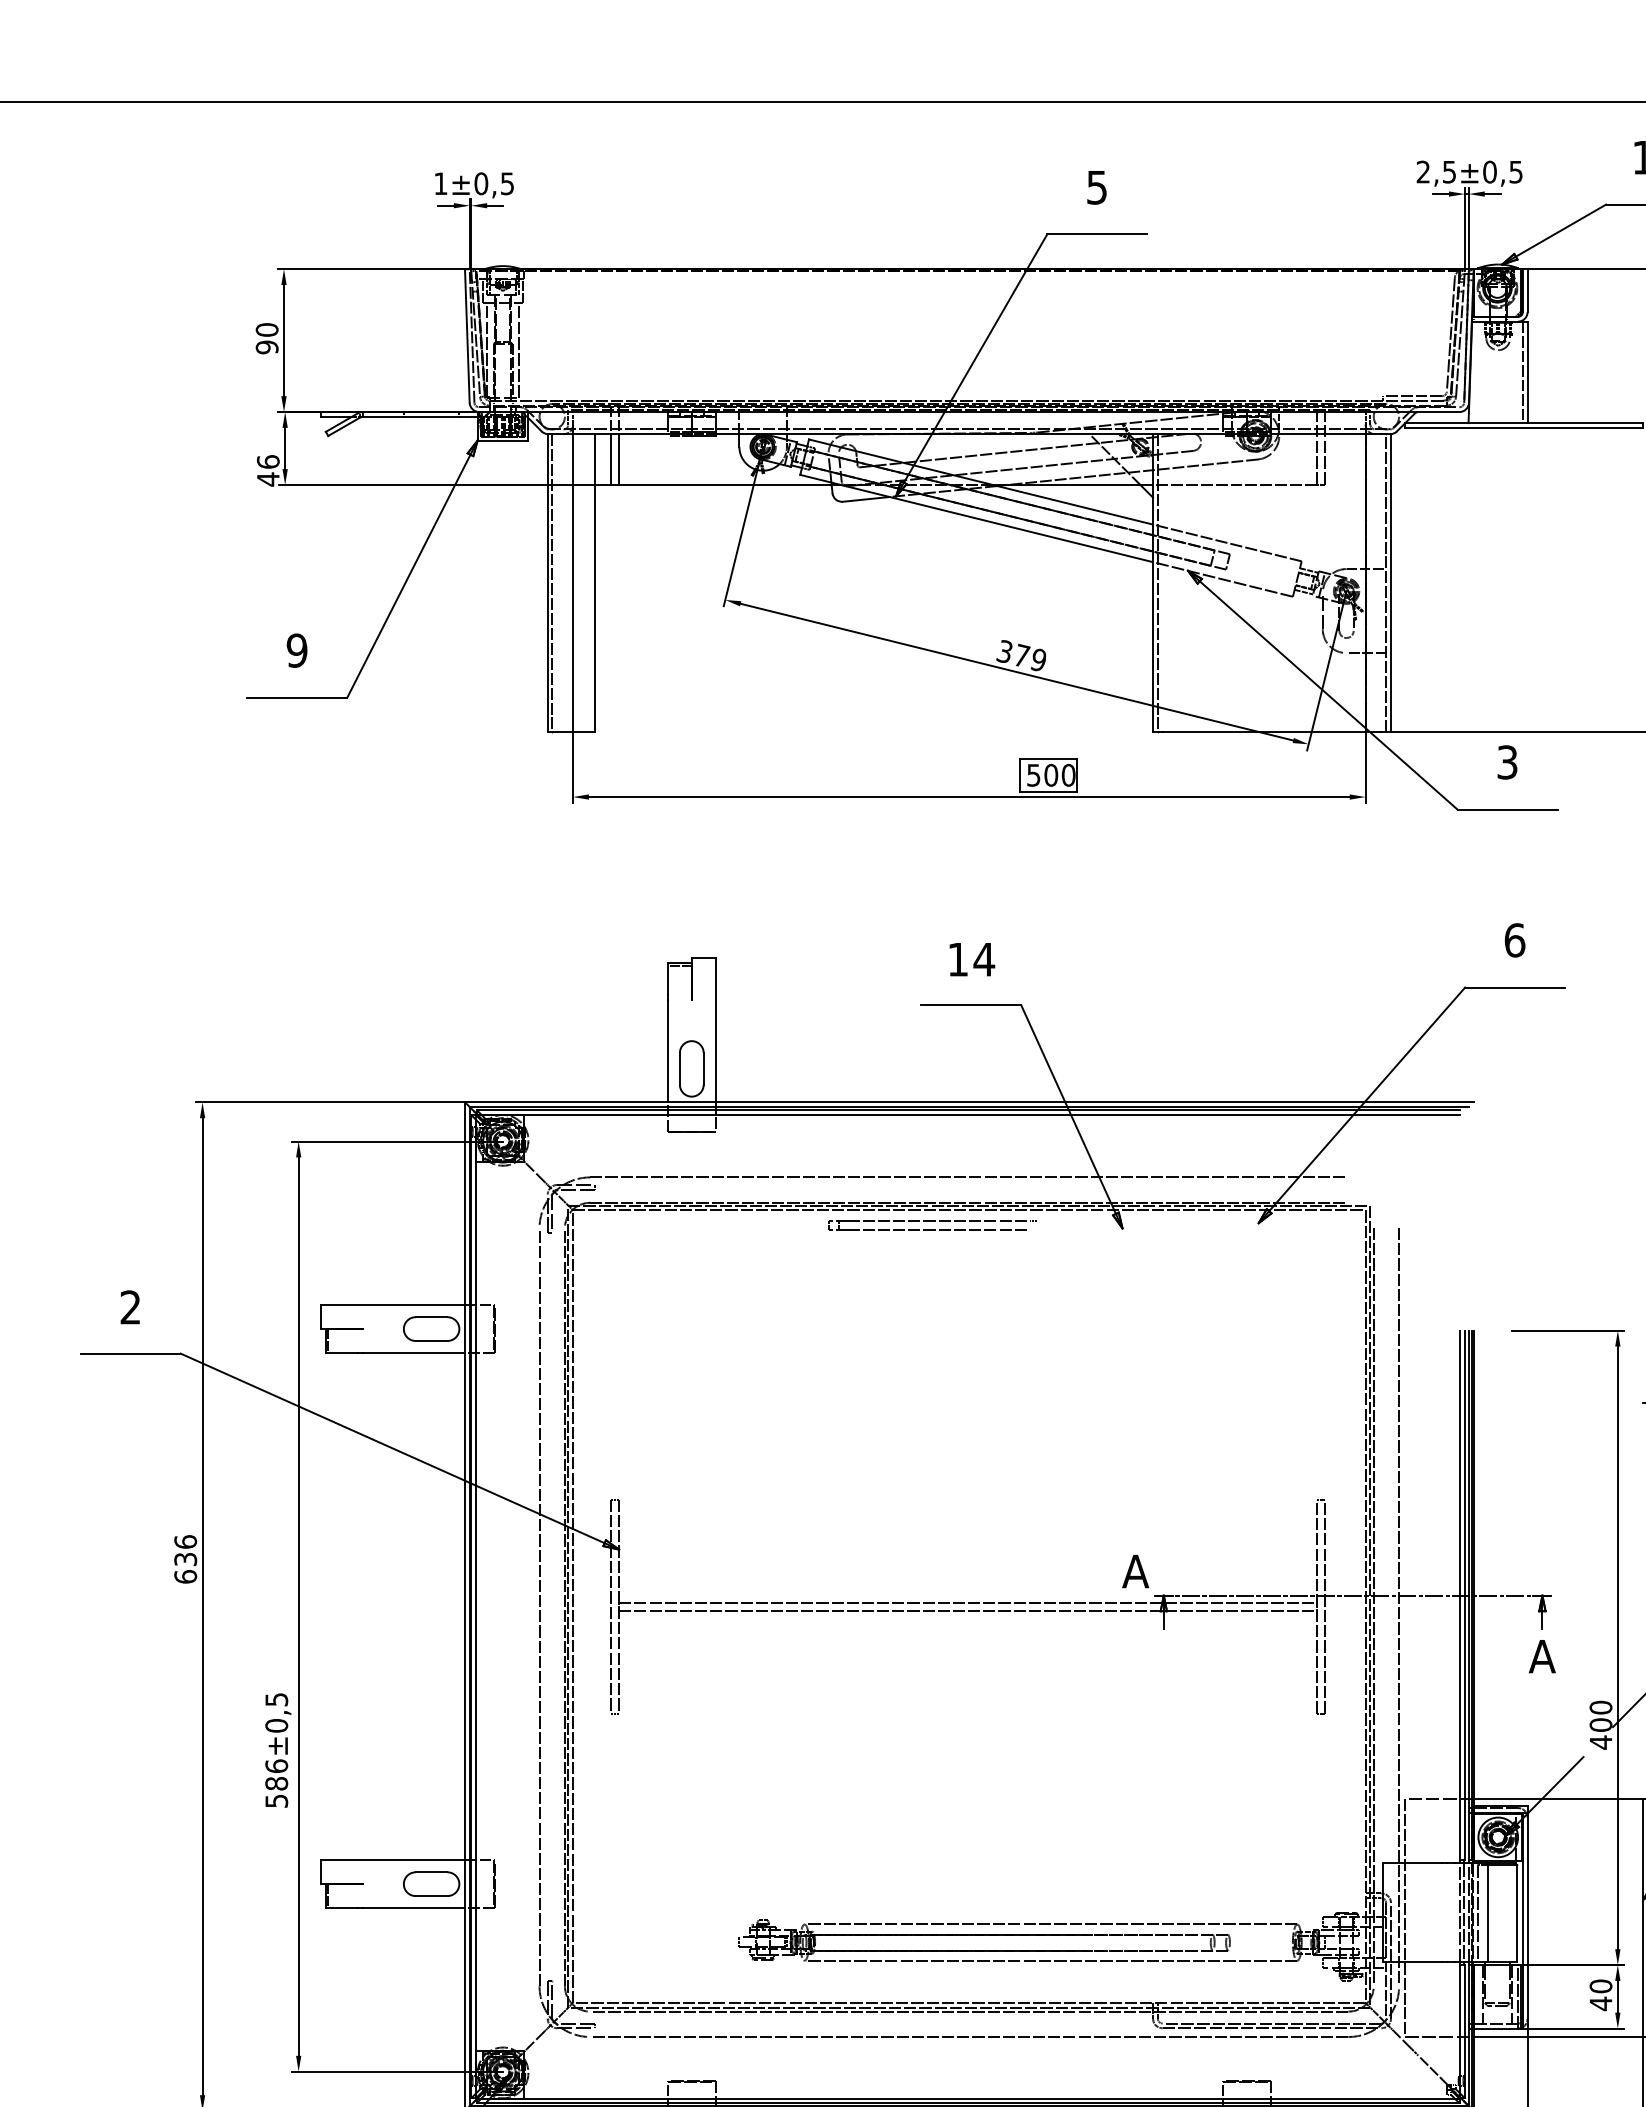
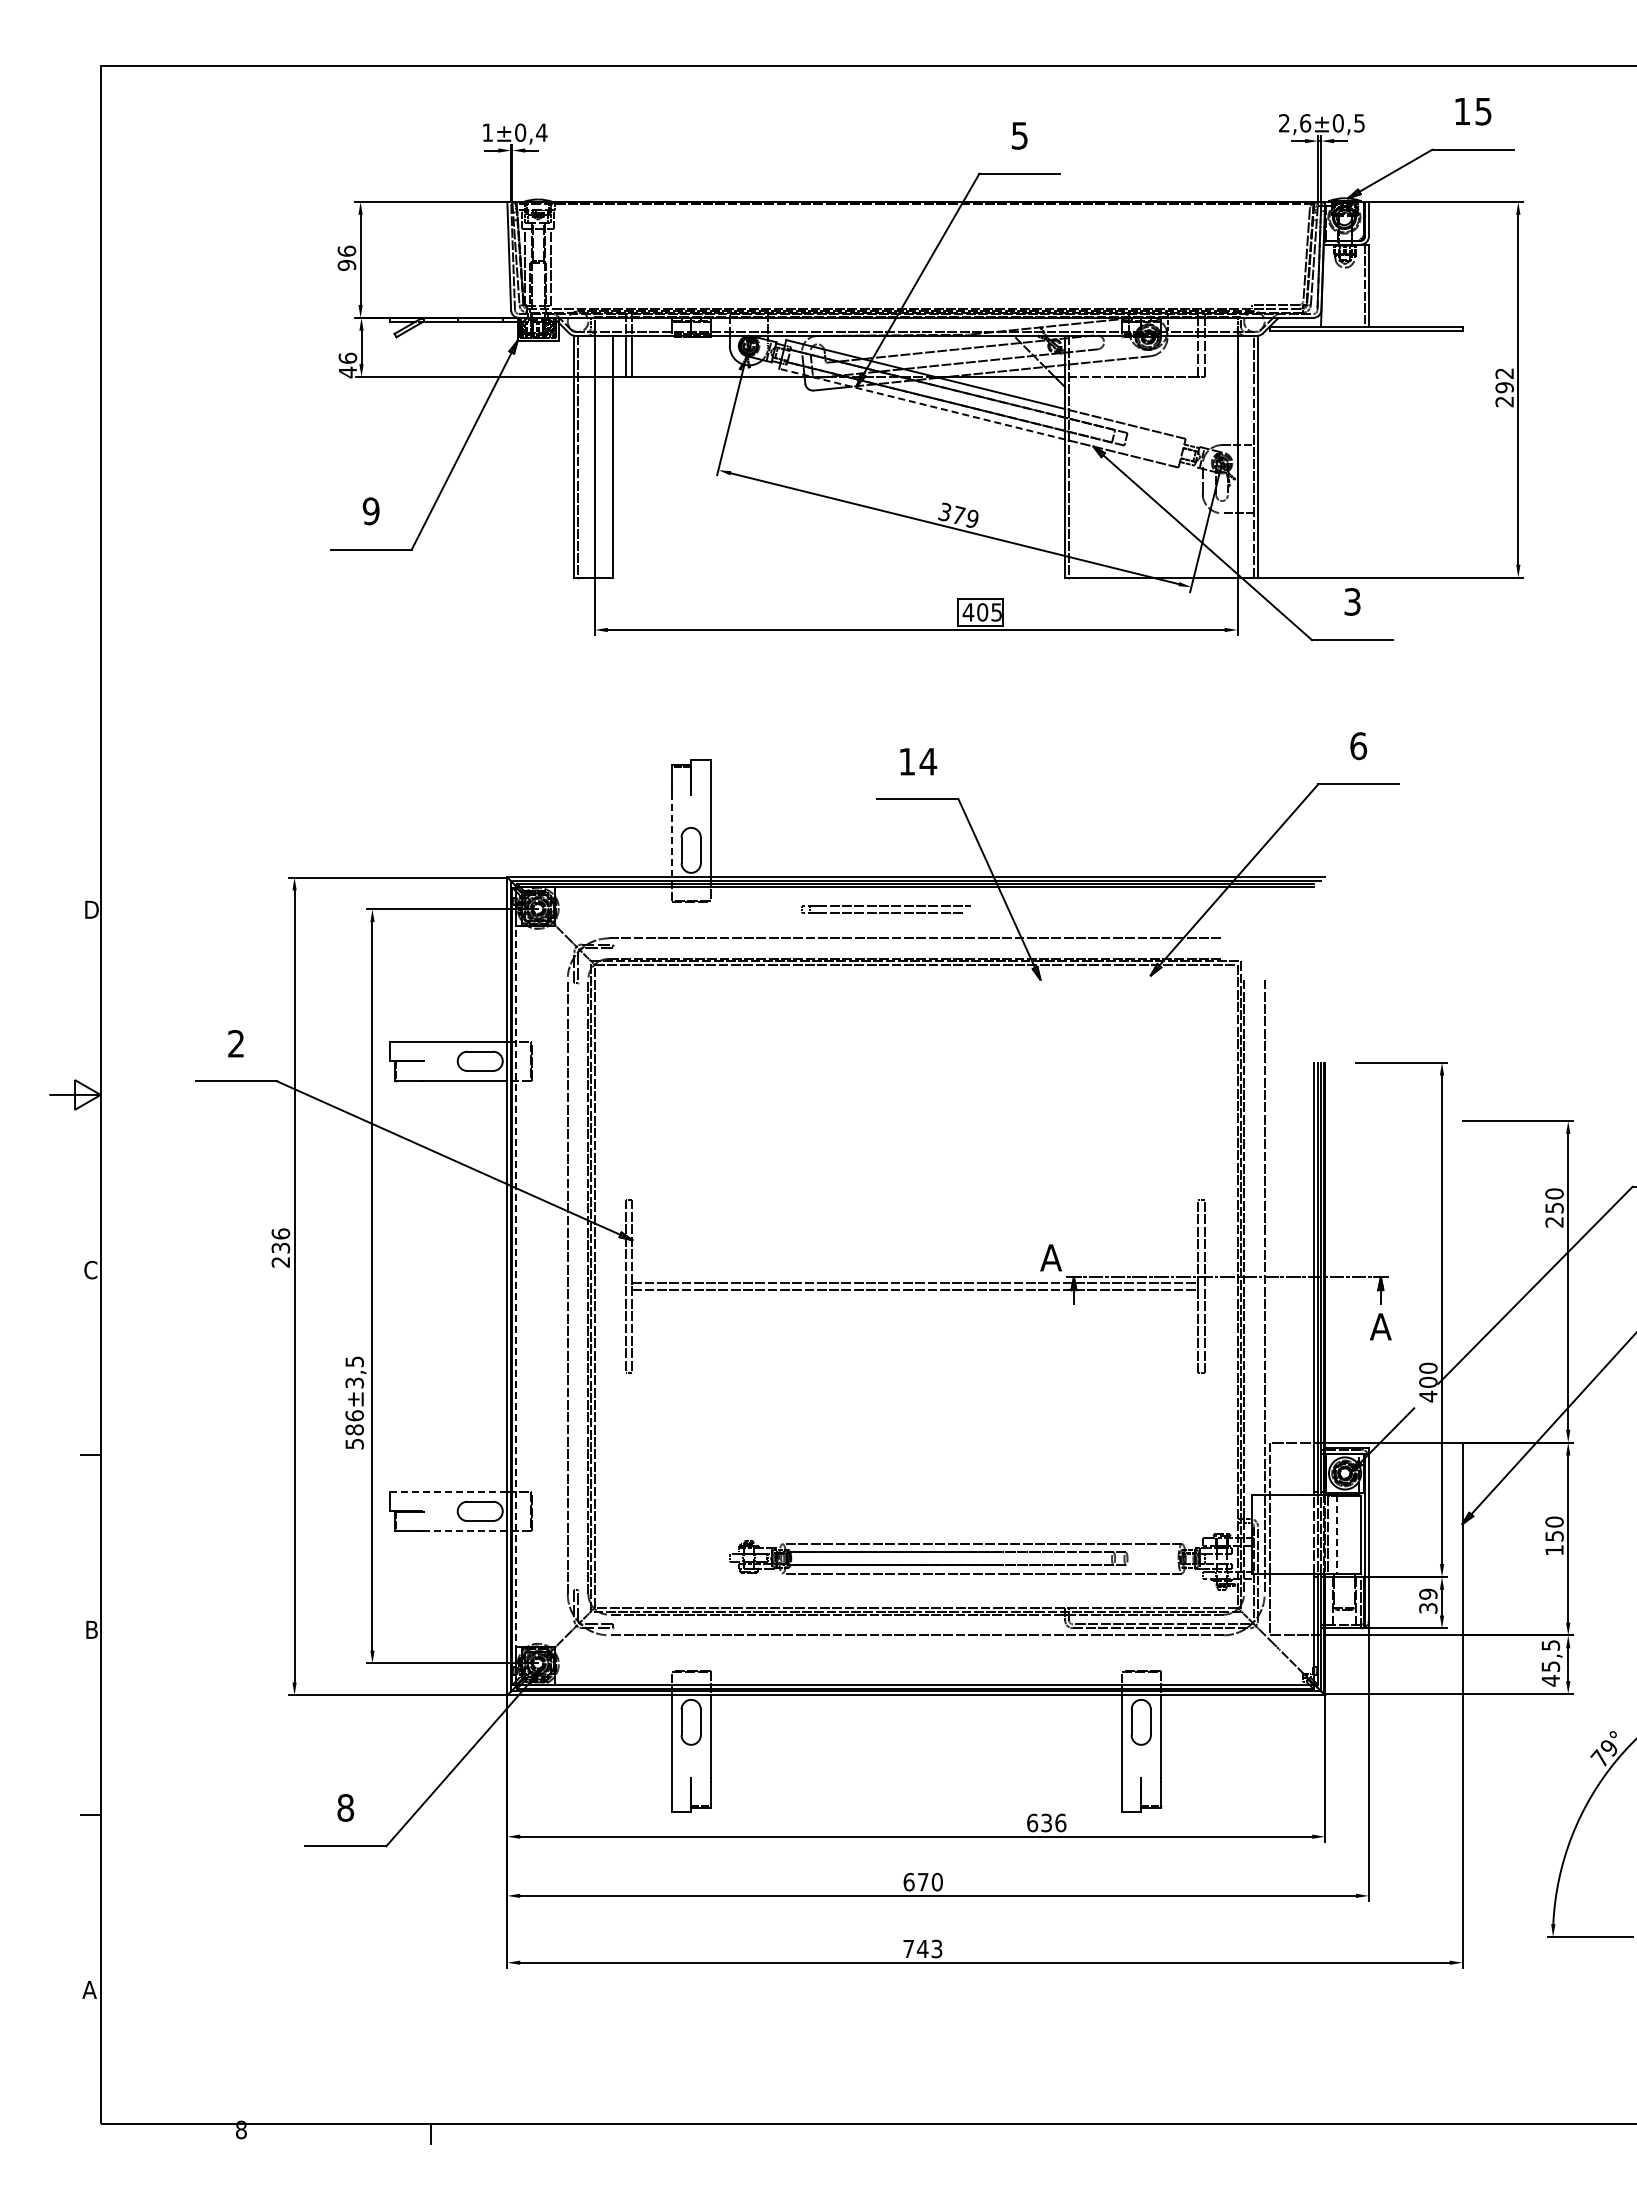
text: (1449, 172) -> (1305, 123), 2,5 -> 2,6
text: (507, 183) -> (541, 132), ±0,5 -> ±0,4
text: (266, 329) -> (346, 250), 90 -> 96
line: (975, 518) -> (921, 404), solid -> dashed
text: (1049, 775) -> (981, 612), 500 -> 405
line: (667, 1050) -> (671, 835), solid -> dashed
part: (931, 1225) -> (885, 909), moved
text: (185, 1575) -> (280, 1261), 636 -> 236
line: (476, 1606) -> (516, 1286), solid -> dashed
text: (276, 1725) -> (354, 1382), ±0,5 -> ±3,5
line: (392, 1860) -> (448, 1492), solid -> dashed
line: (413, 1907) -> (465, 1530), solid -> dashed
line: (1487, 1912) -> (1336, 1534), solid -> dashed
text: (1601, 1995) -> (1428, 1601), 40 -> 39

